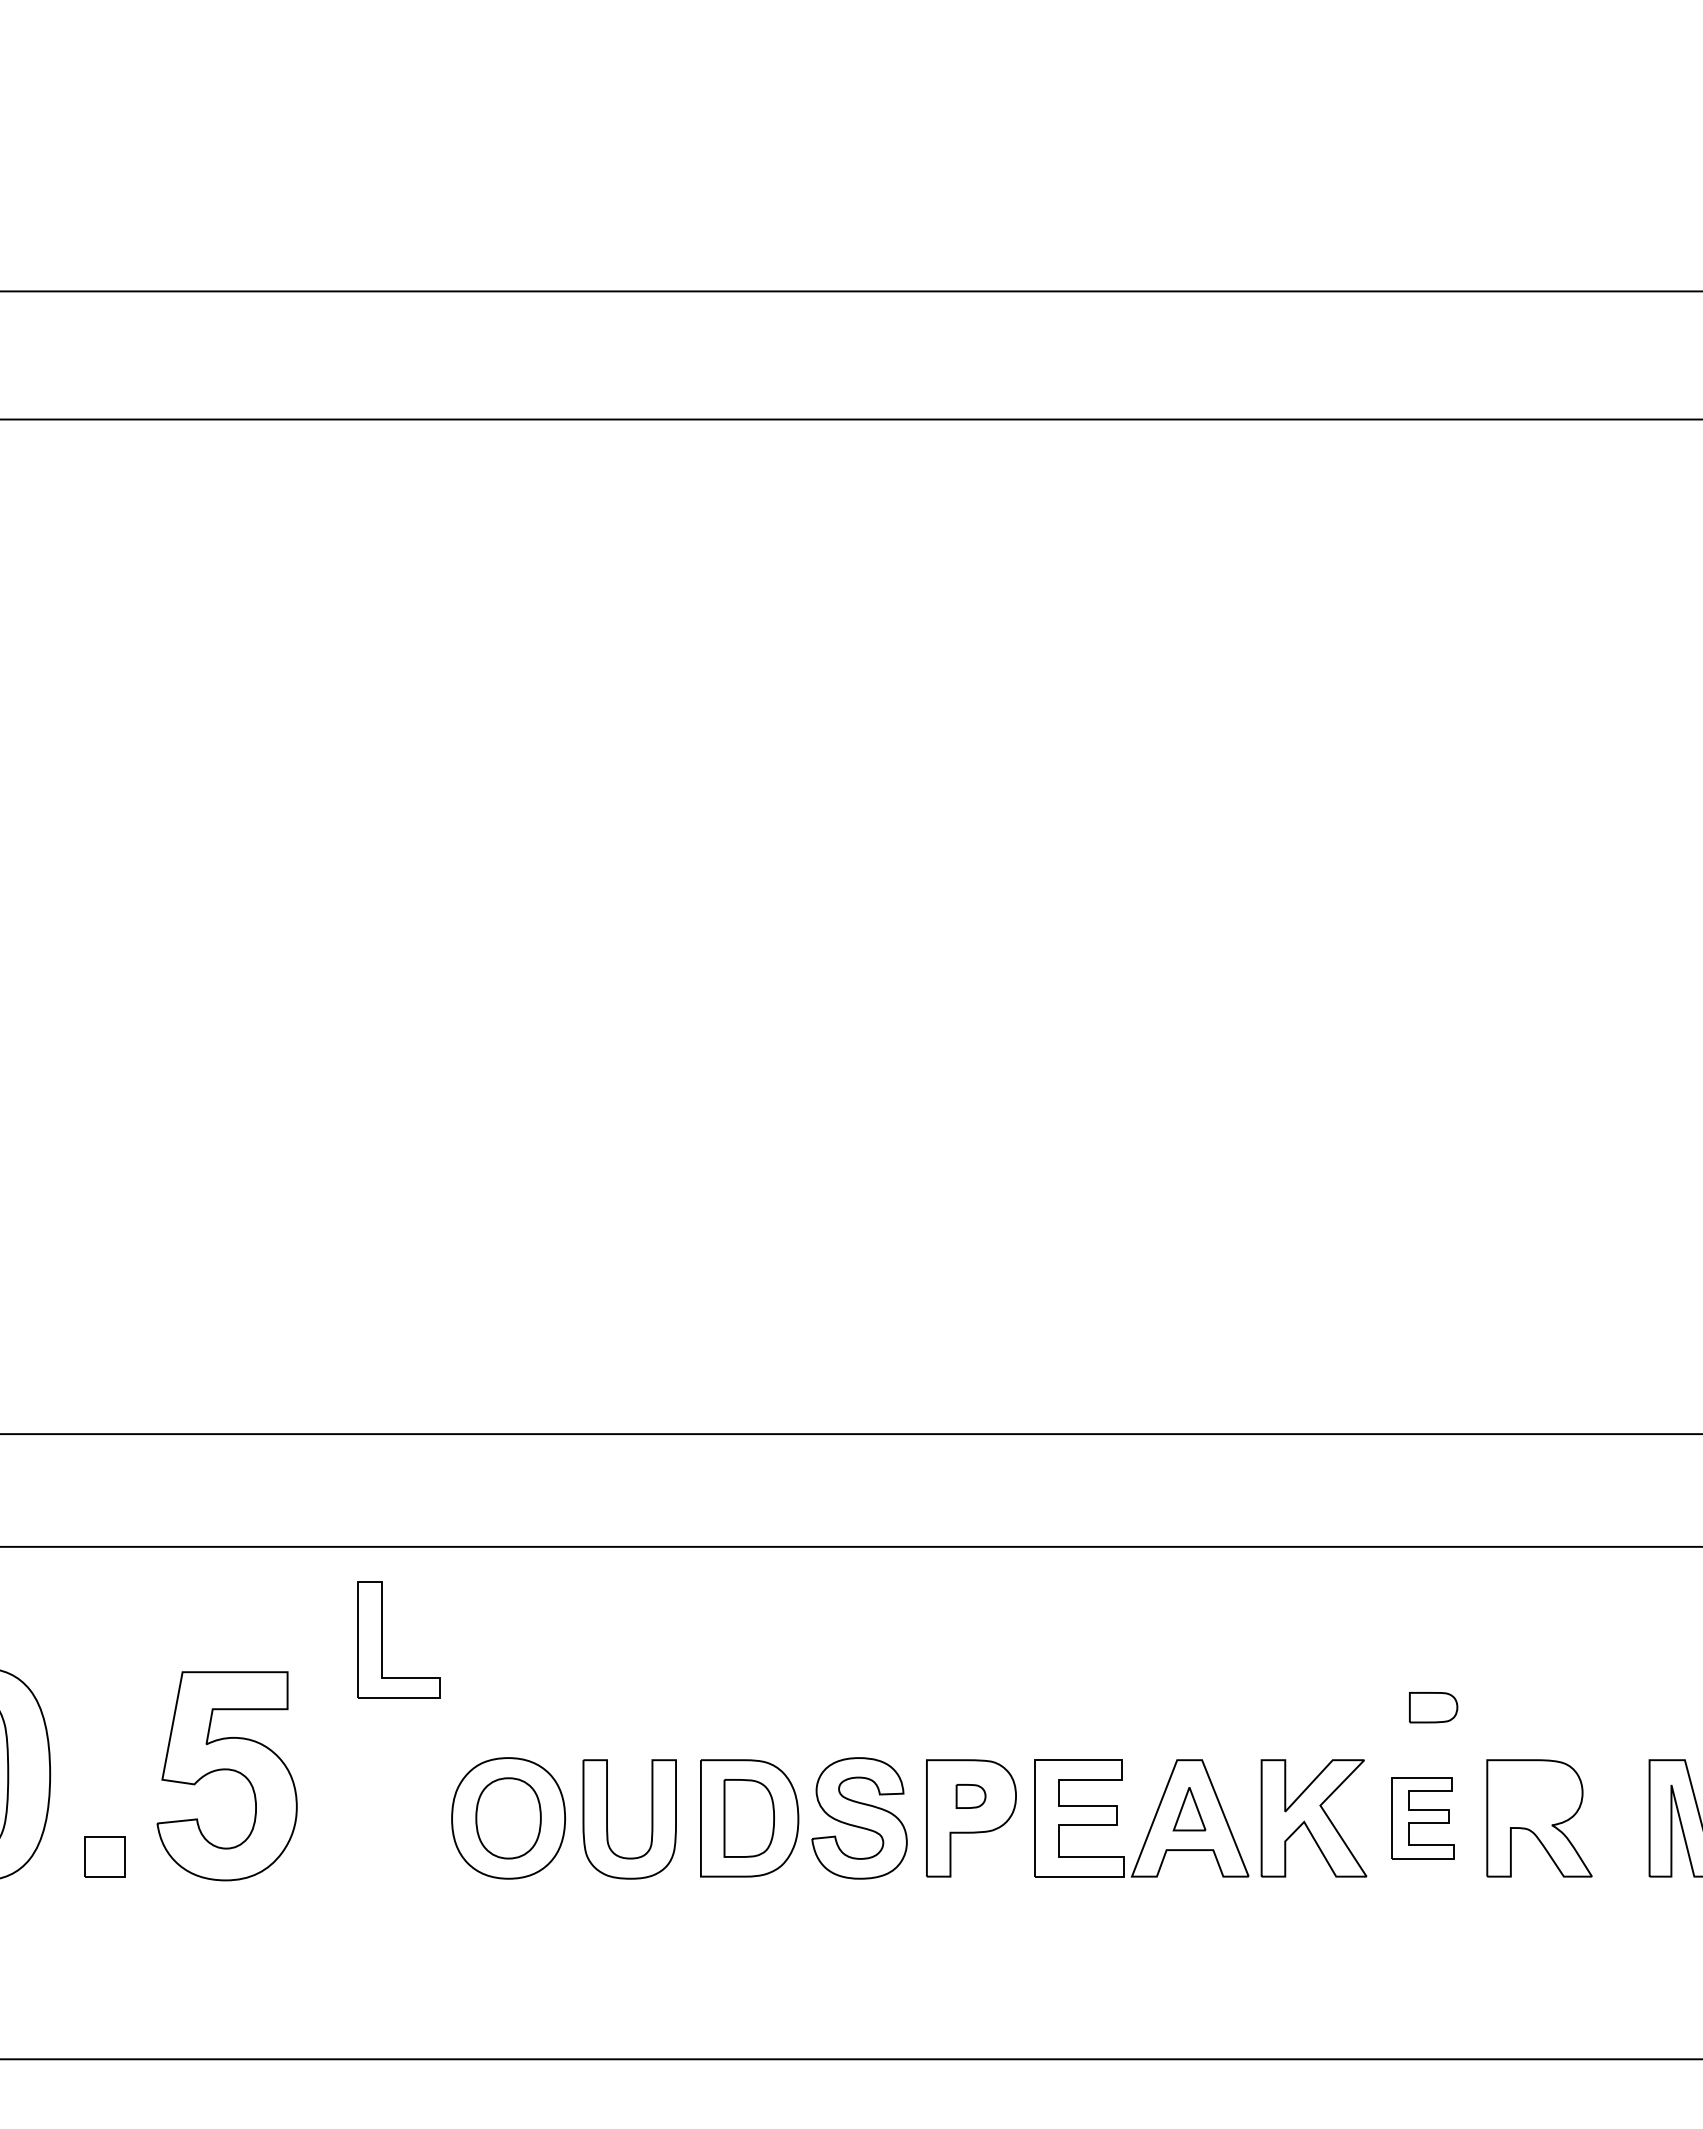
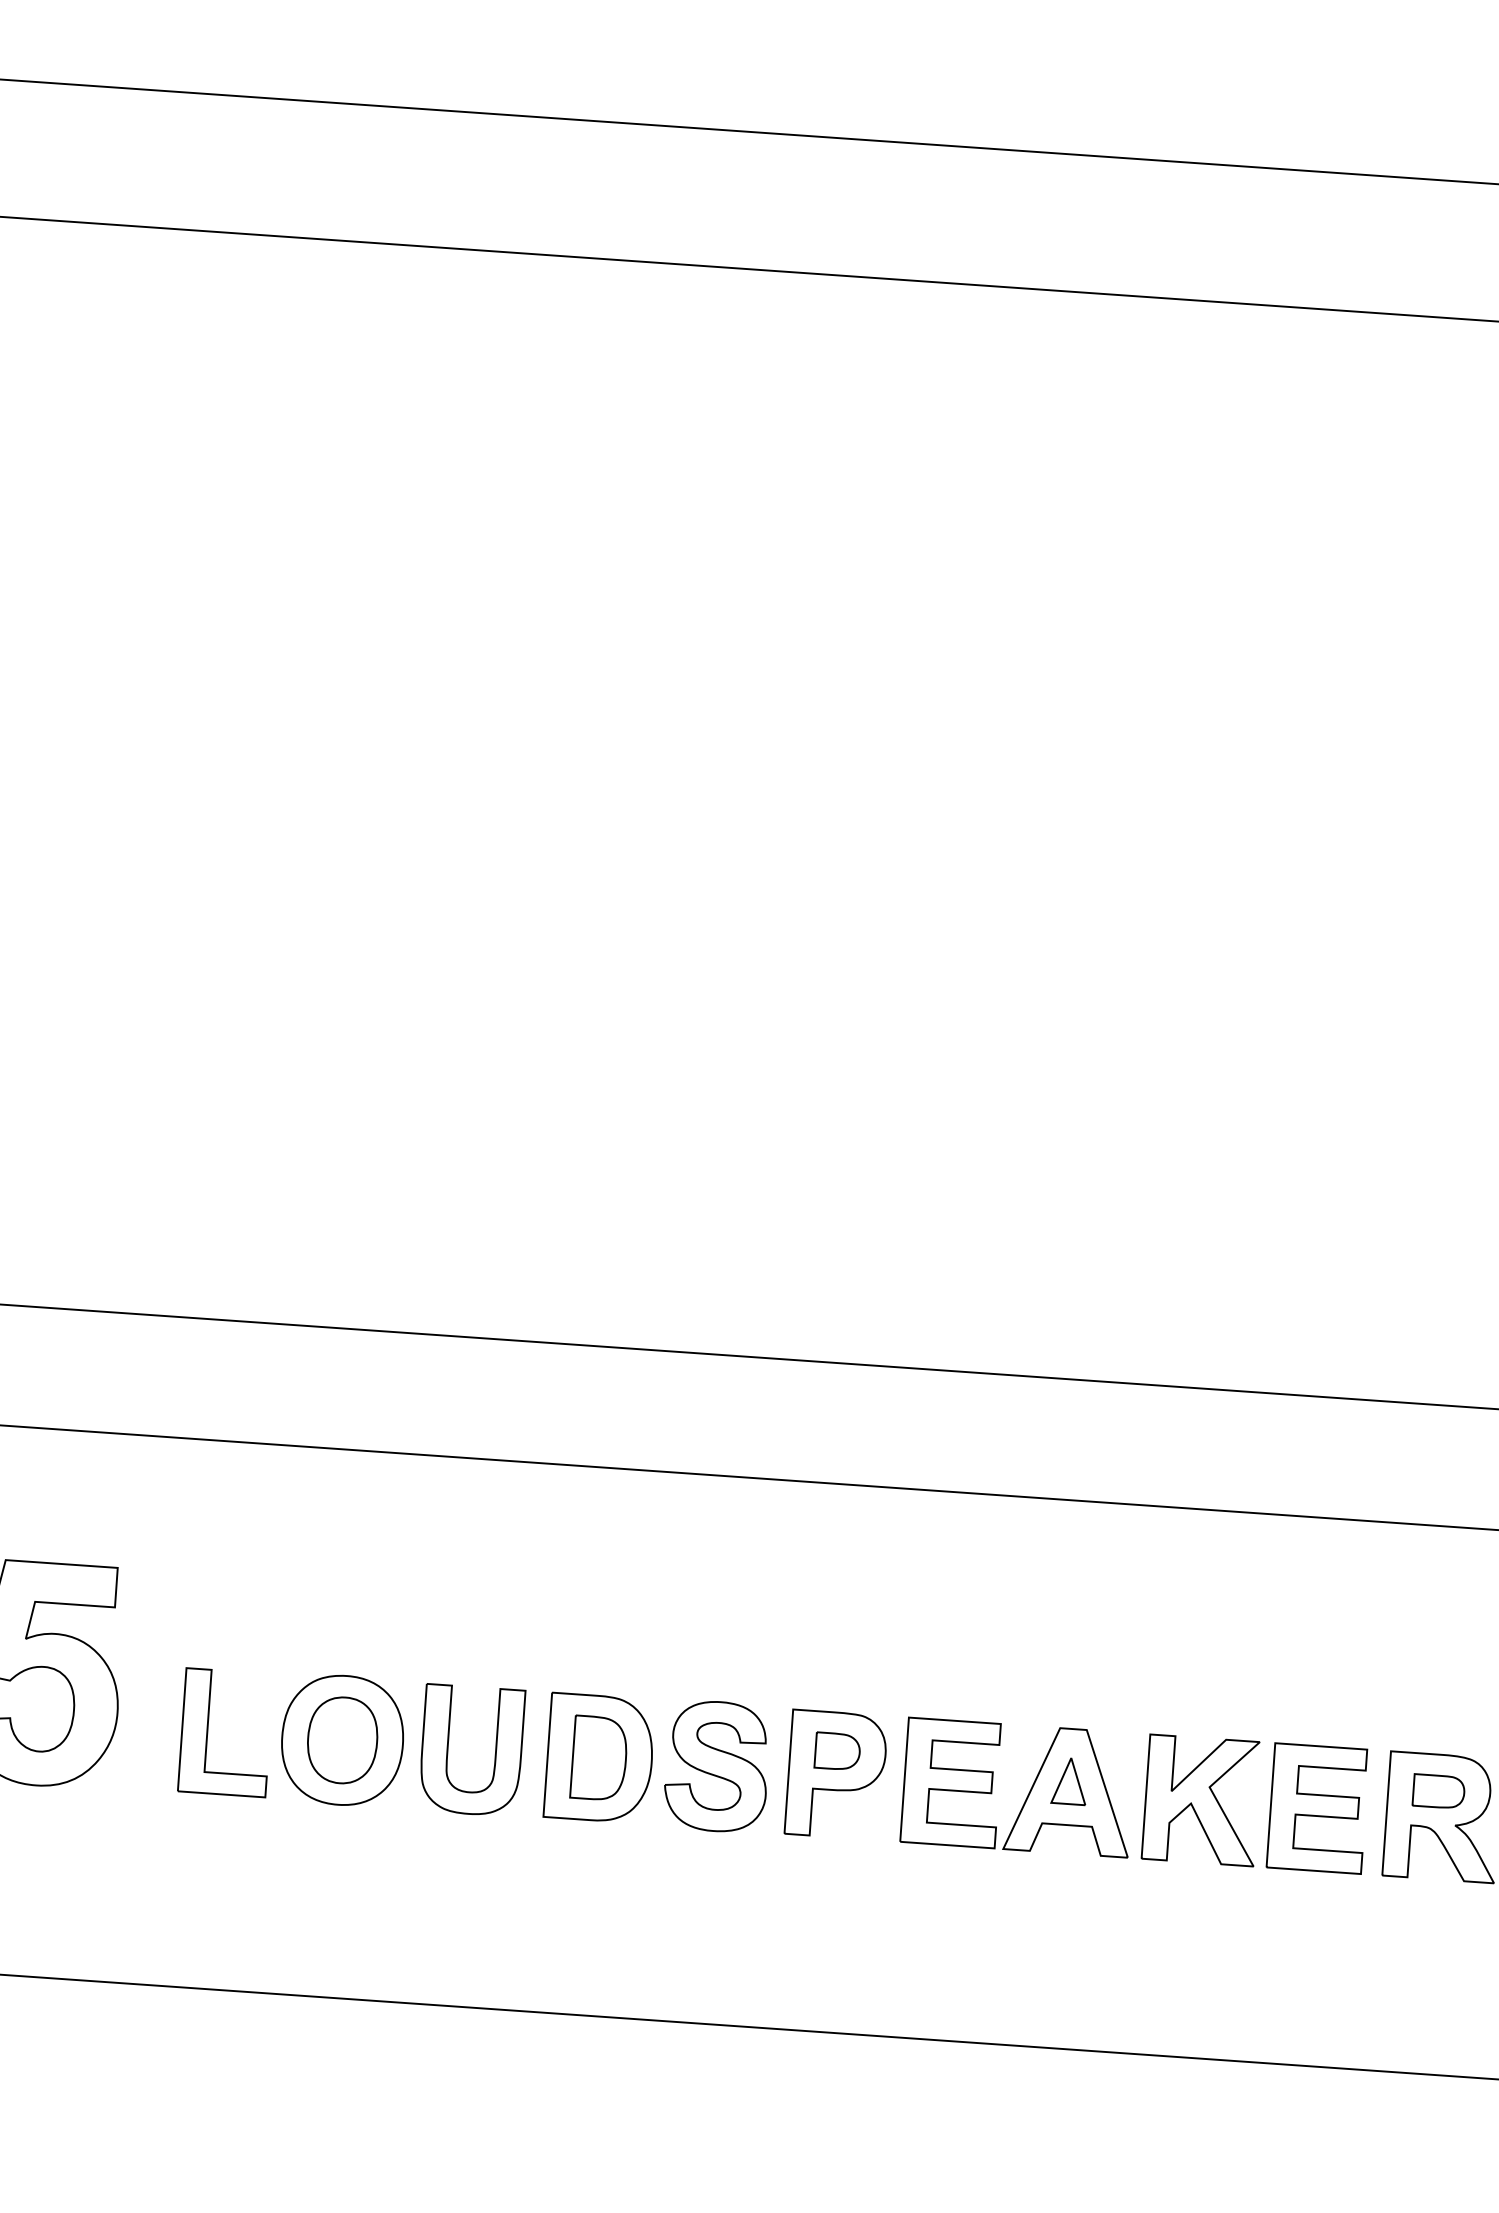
part: (382, 1639) -> (208, 1731), moved
part: (1433, 1707) -> (1438, 1791), moved
part: (970, 1796) -> (837, 1751), size x1.43
part: (1422, 1818) -> (1317, 1808), size x1.43

